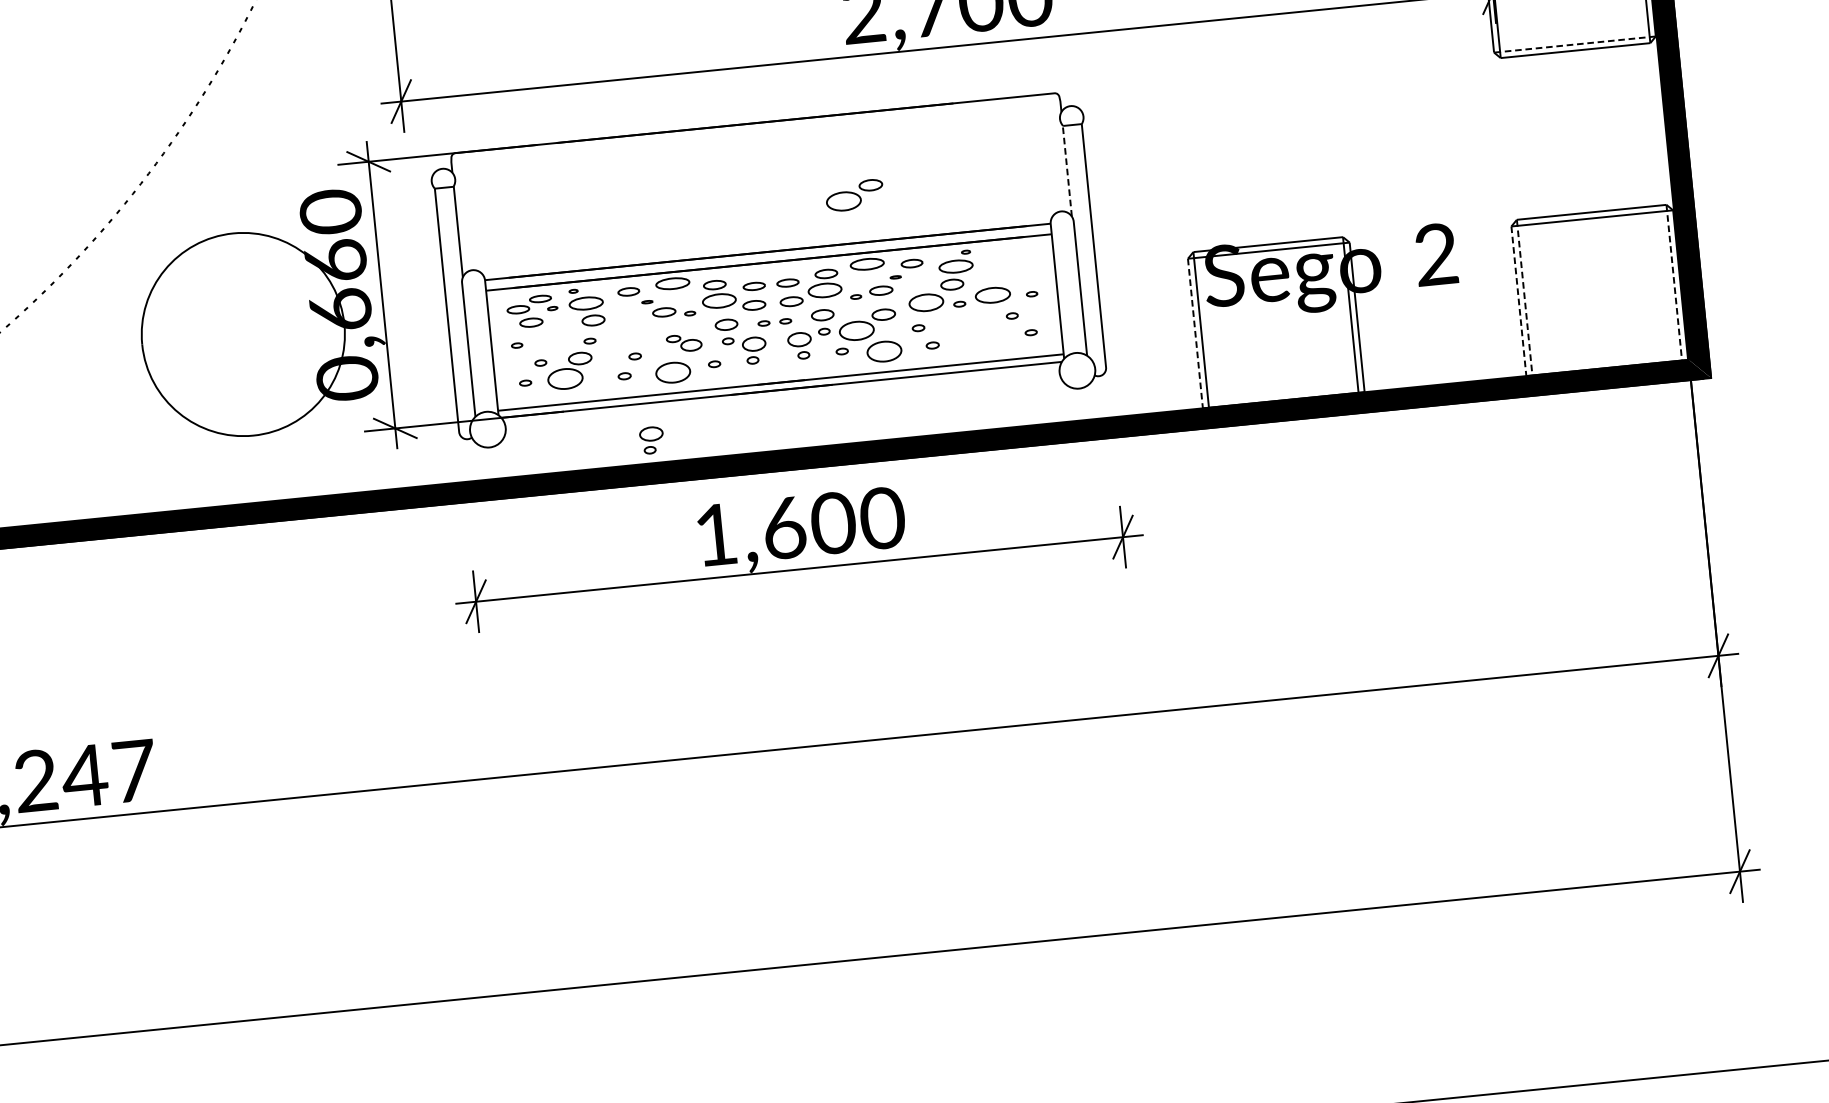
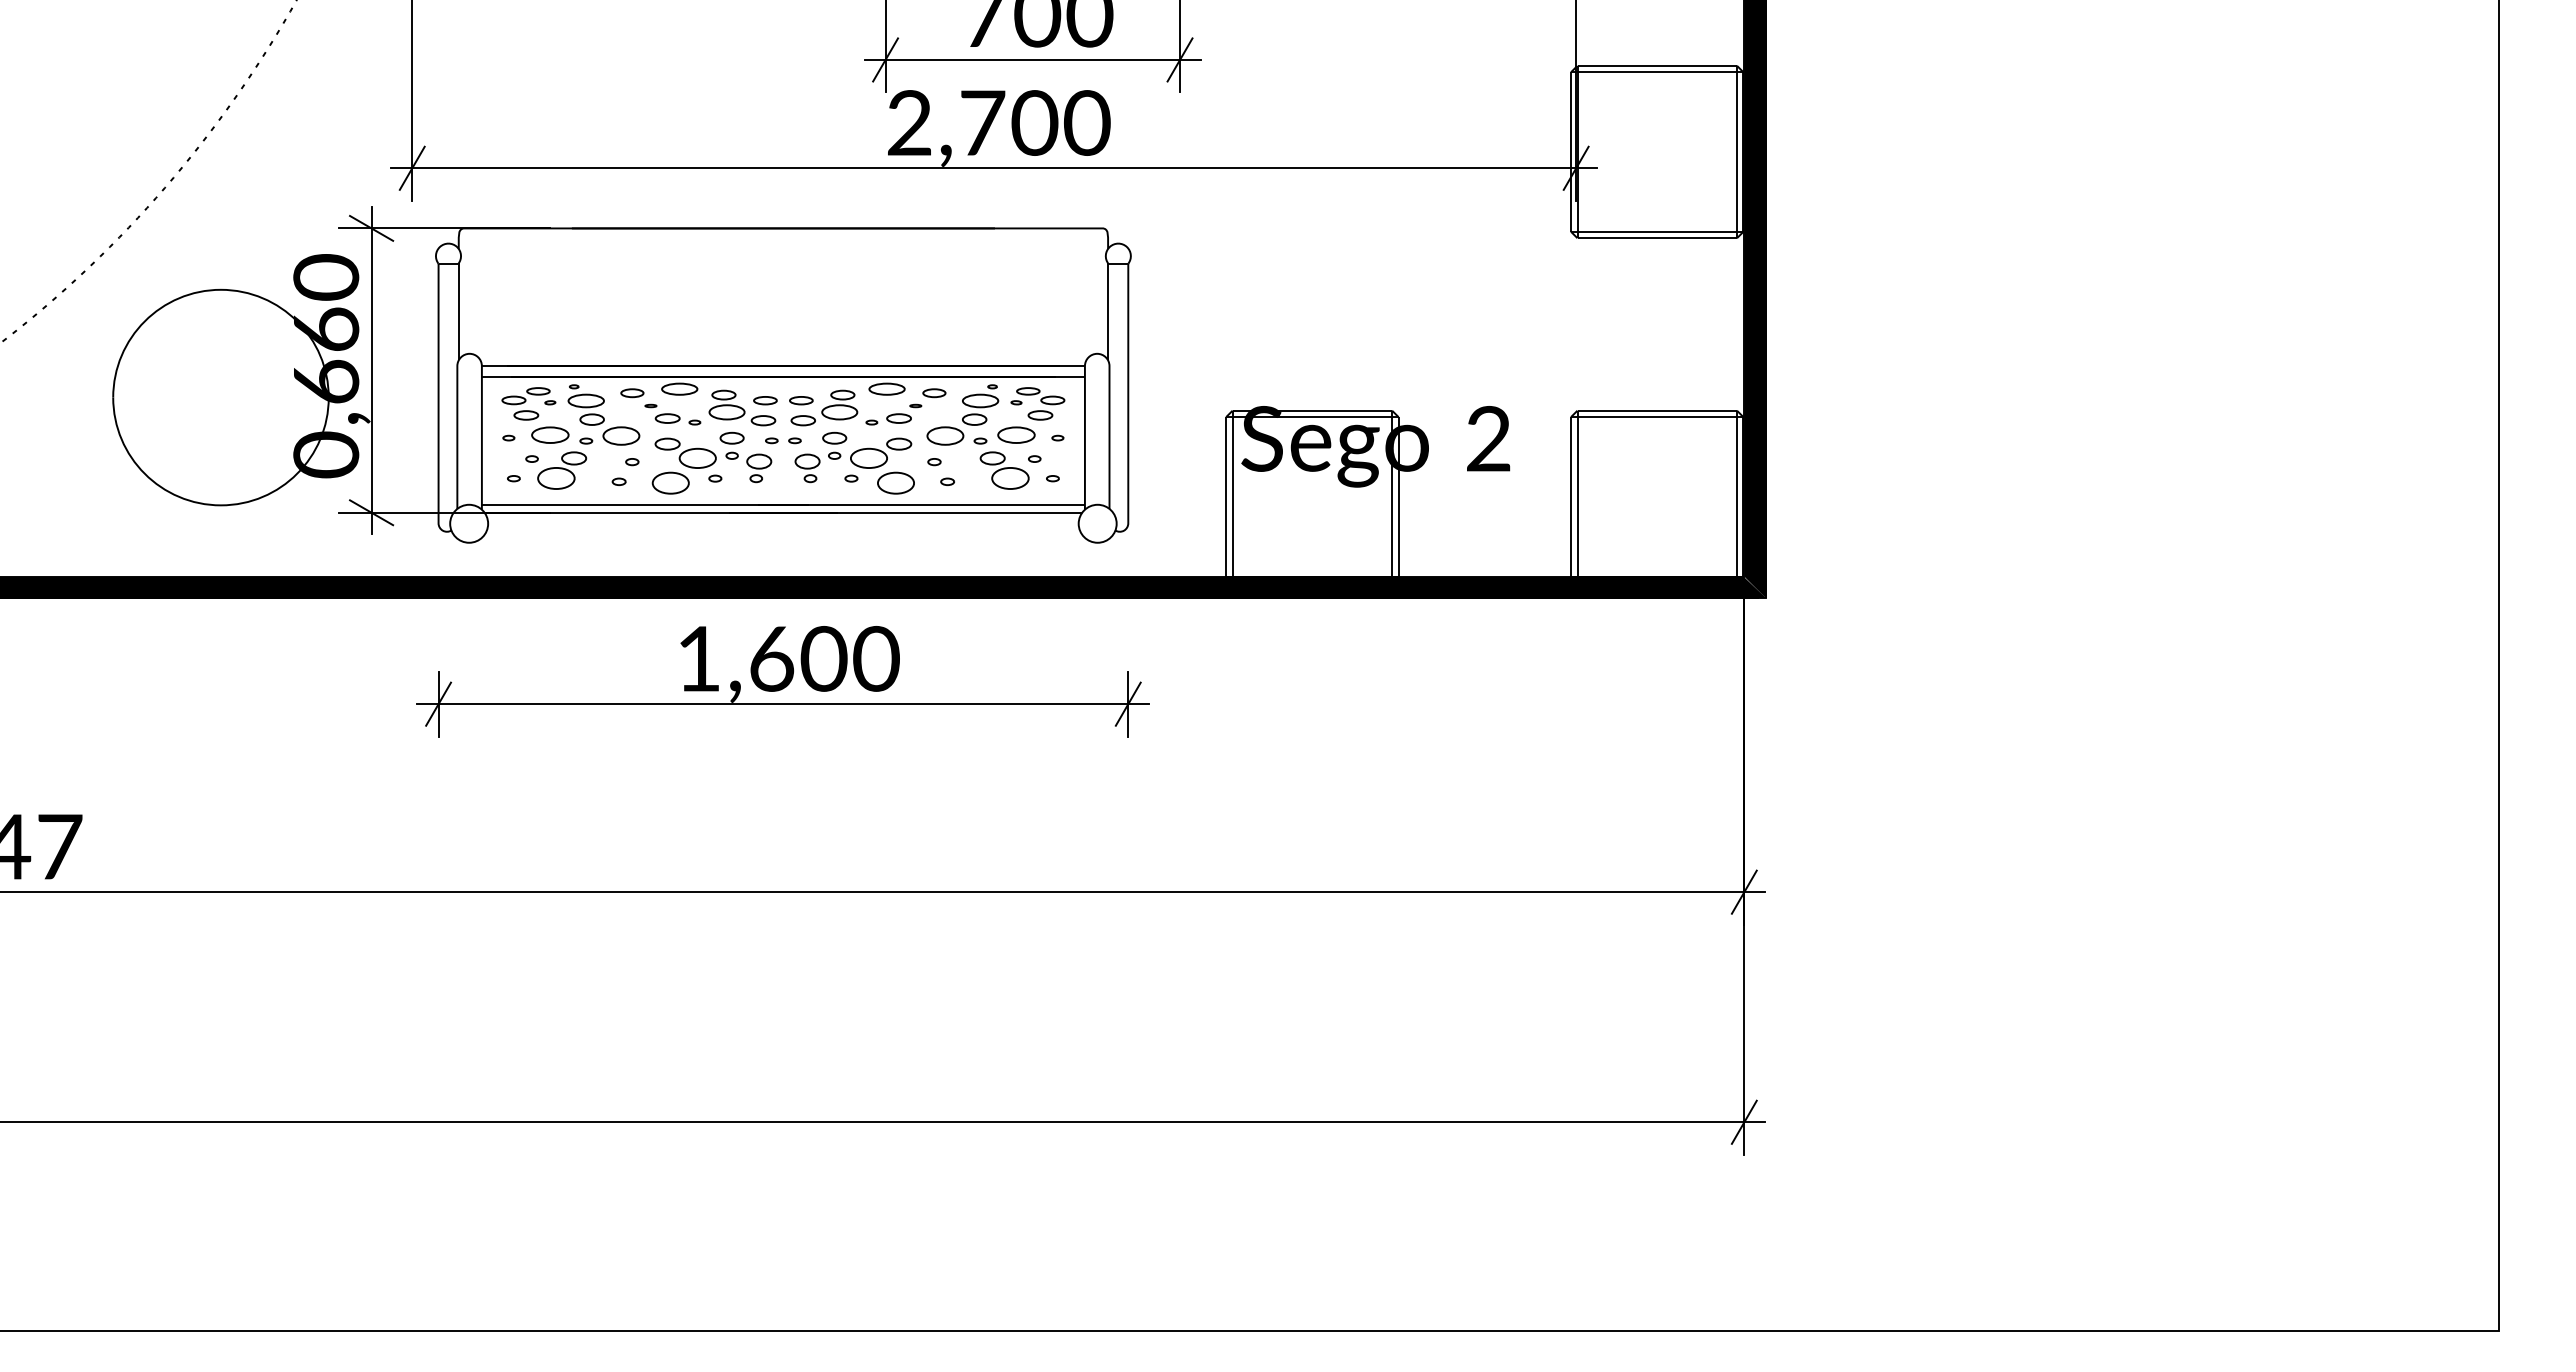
line: (1575, 44) -> (1657, 231), dashed -> solid
line: (1067, 170) -> (1108, 311), dashed -> solid
part: (855, 194) -> (881, 314), removed
part: (1009, 263) -> (1037, 403), added
line: (1674, 285) -> (1737, 496), dashed -> solid
line: (1519, 300) -> (1571, 496), dashed -> solid
line: (1524, 300) -> (1577, 496), dashed -> solid
part: (985, 329) -> (1004, 470), added
part: (622, 332) -> (621, 435), added
line: (1195, 333) -> (1226, 496), dashed -> solid
part: (555, 338) -> (550, 434), added
part: (684, 342) -> (685, 452), size x1.67
part: (652, 440) -> (641, 552), removed

